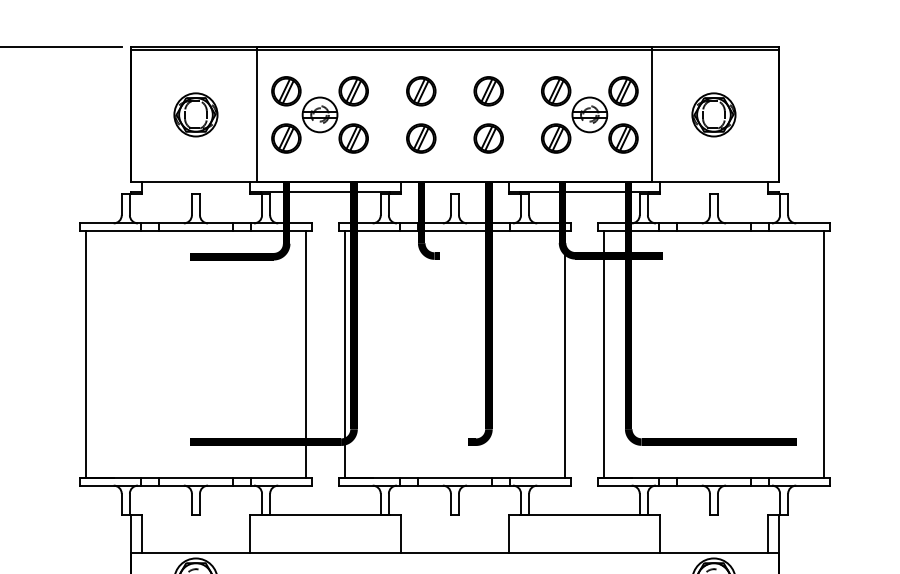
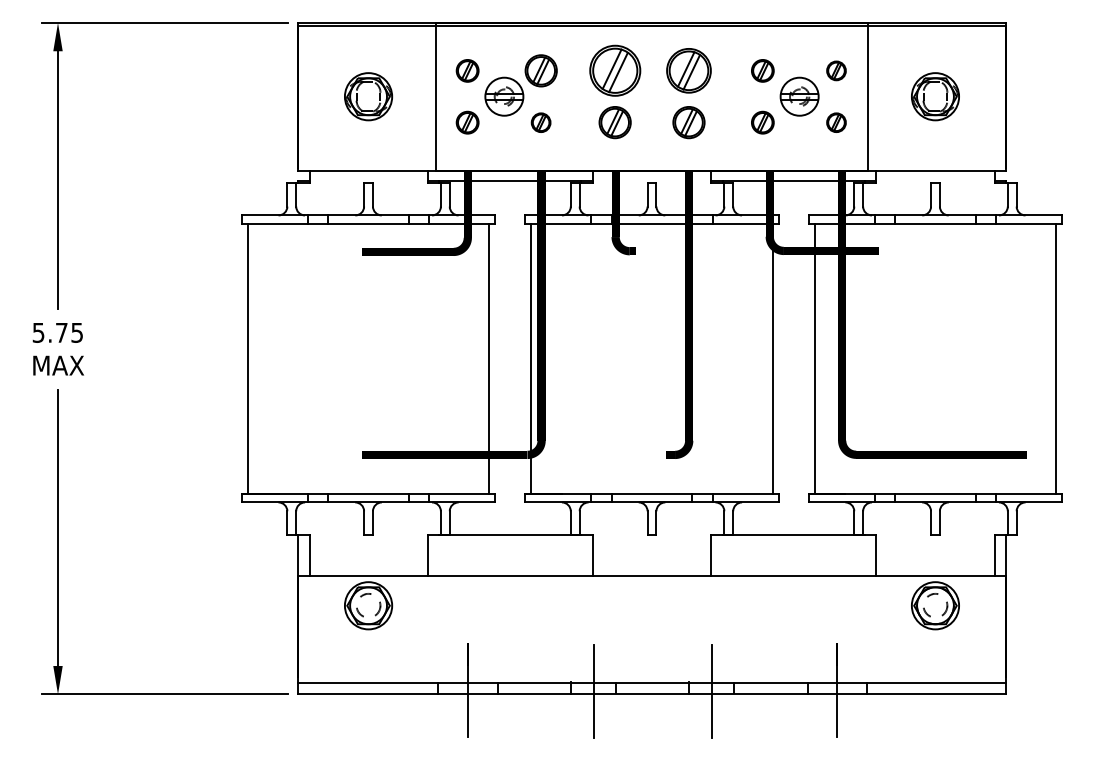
part: (286, 90) -> (467, 70), size x0.7
part: (420, 90) -> (614, 70), size x1.6
part: (488, 90) -> (688, 70), size x1.4
part: (555, 90) -> (762, 70), size x0.7
part: (623, 90) -> (836, 70), size x0.6
part: (286, 138) -> (467, 122), size x0.7
part: (353, 138) -> (540, 122), size x0.6
part: (555, 138) -> (762, 122), size x0.7
part: (623, 138) -> (836, 122), size x0.6

